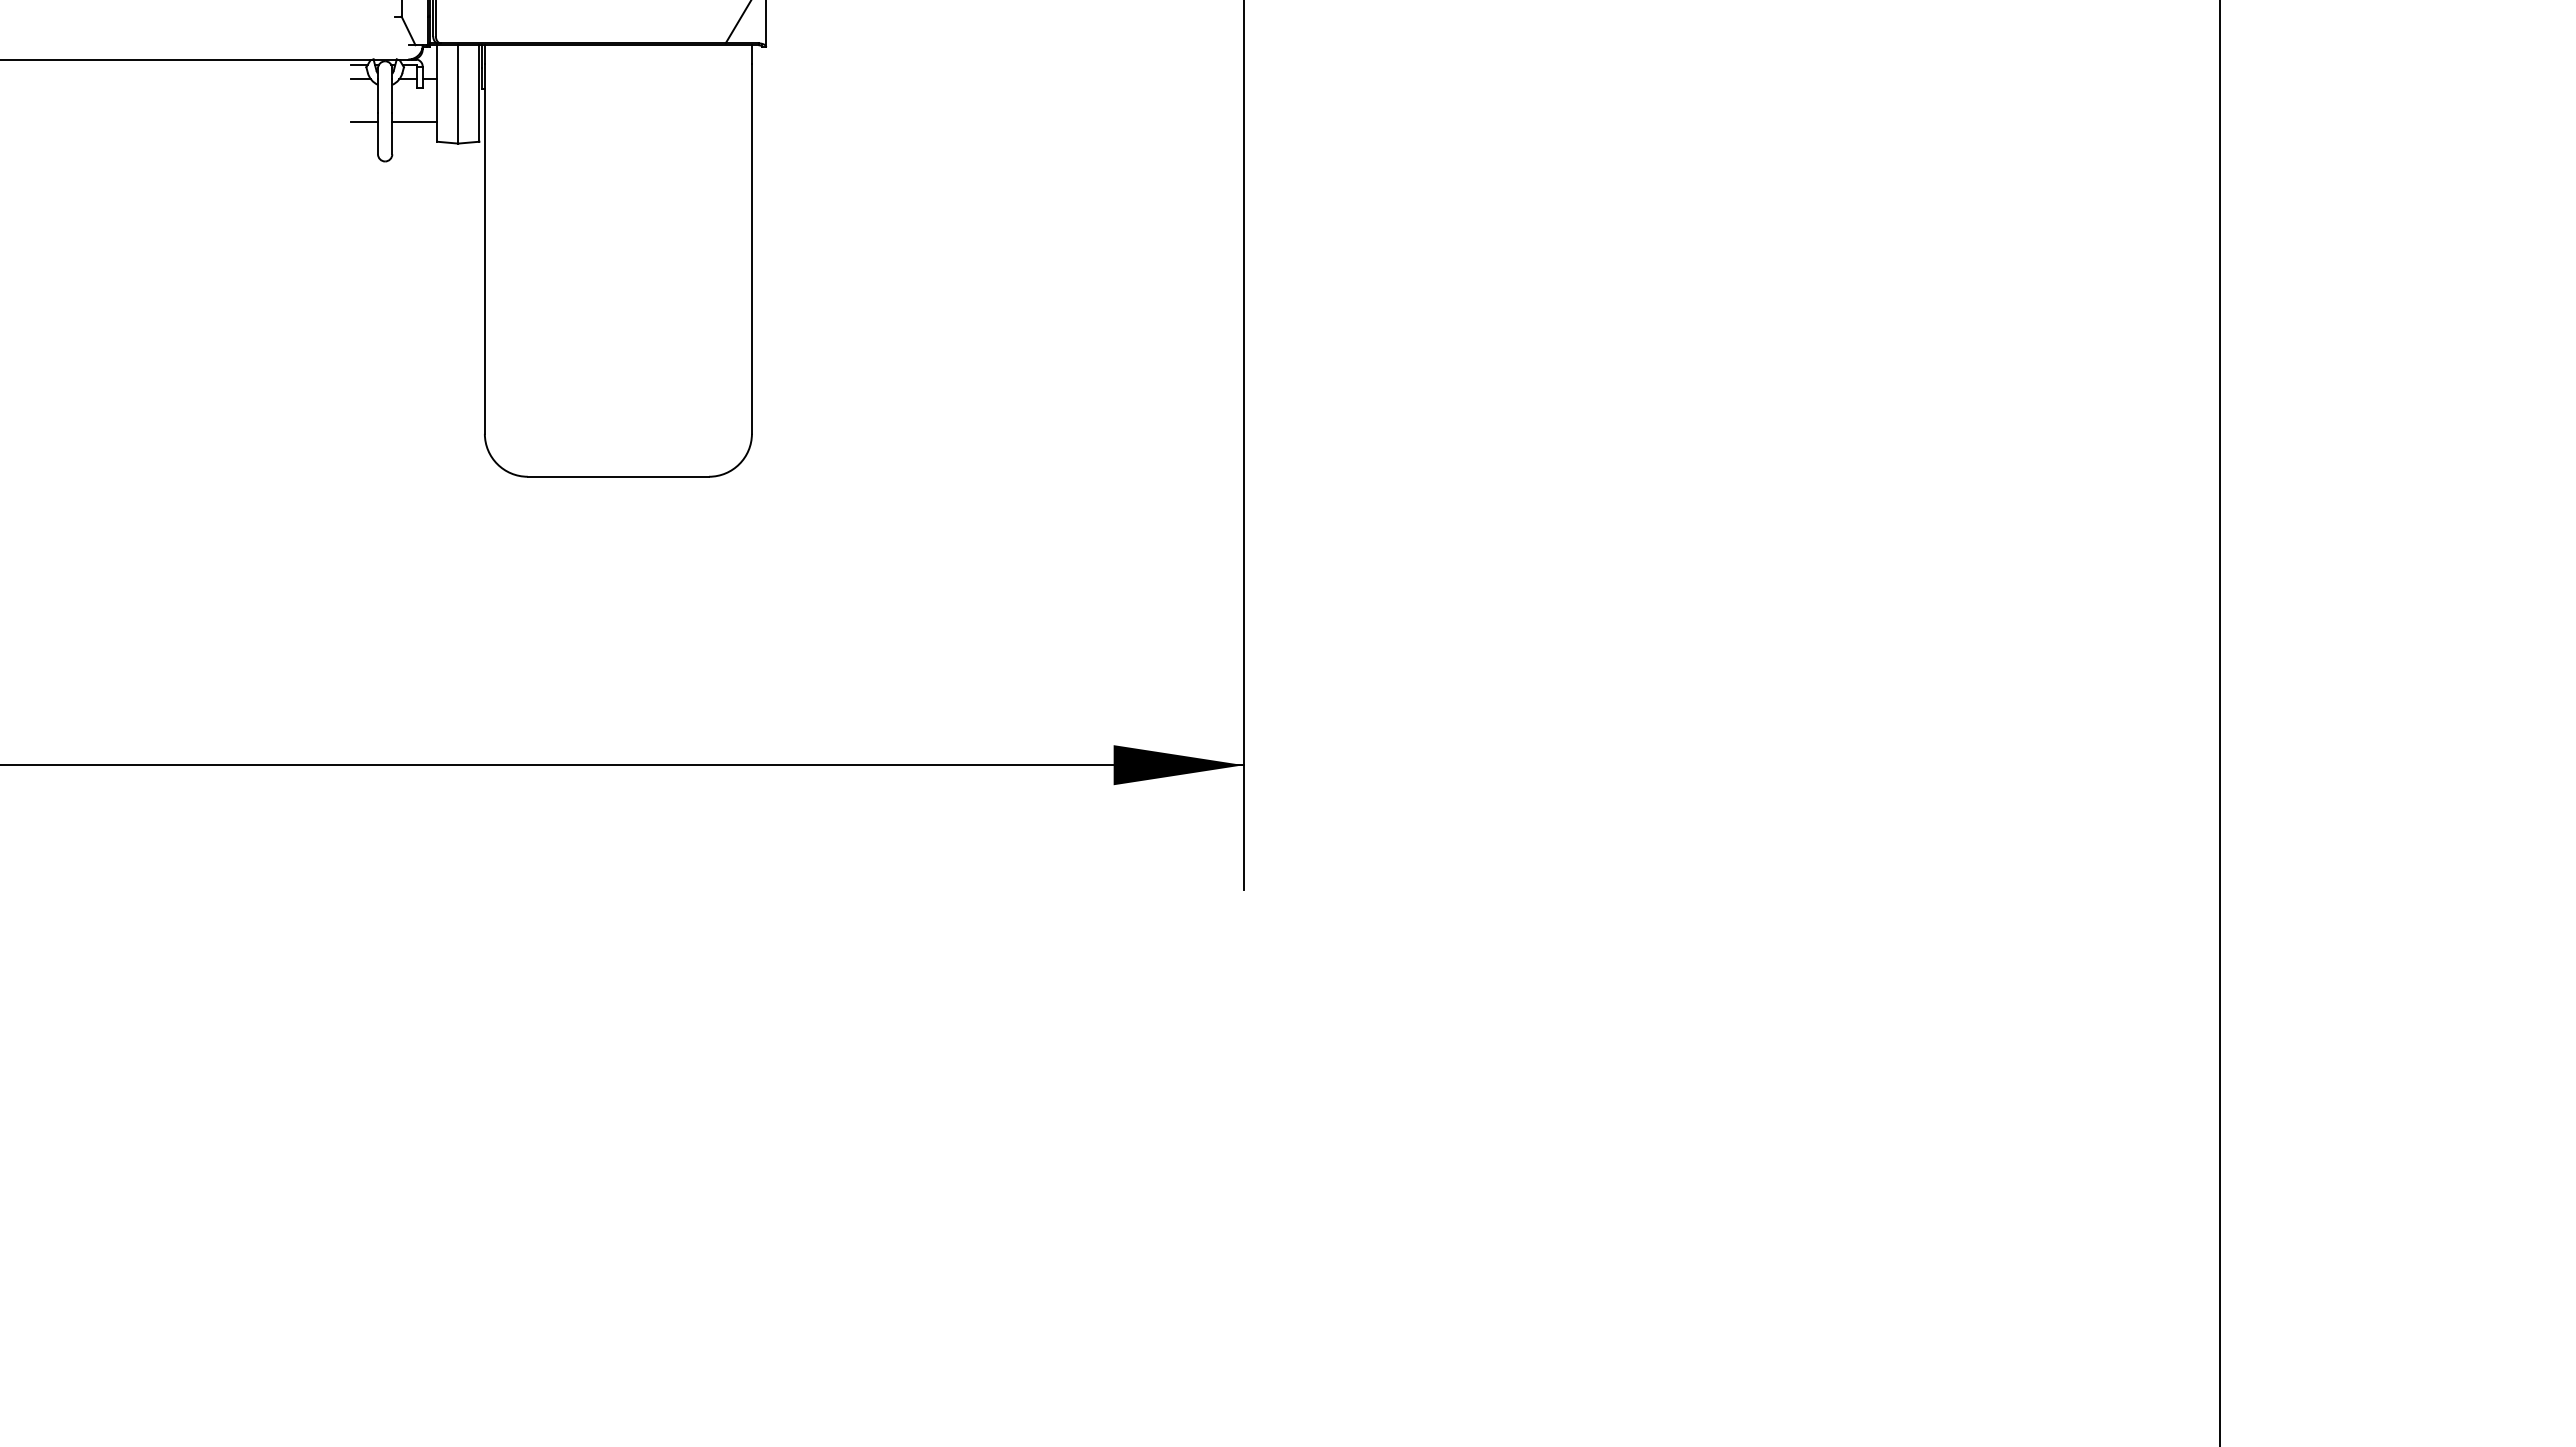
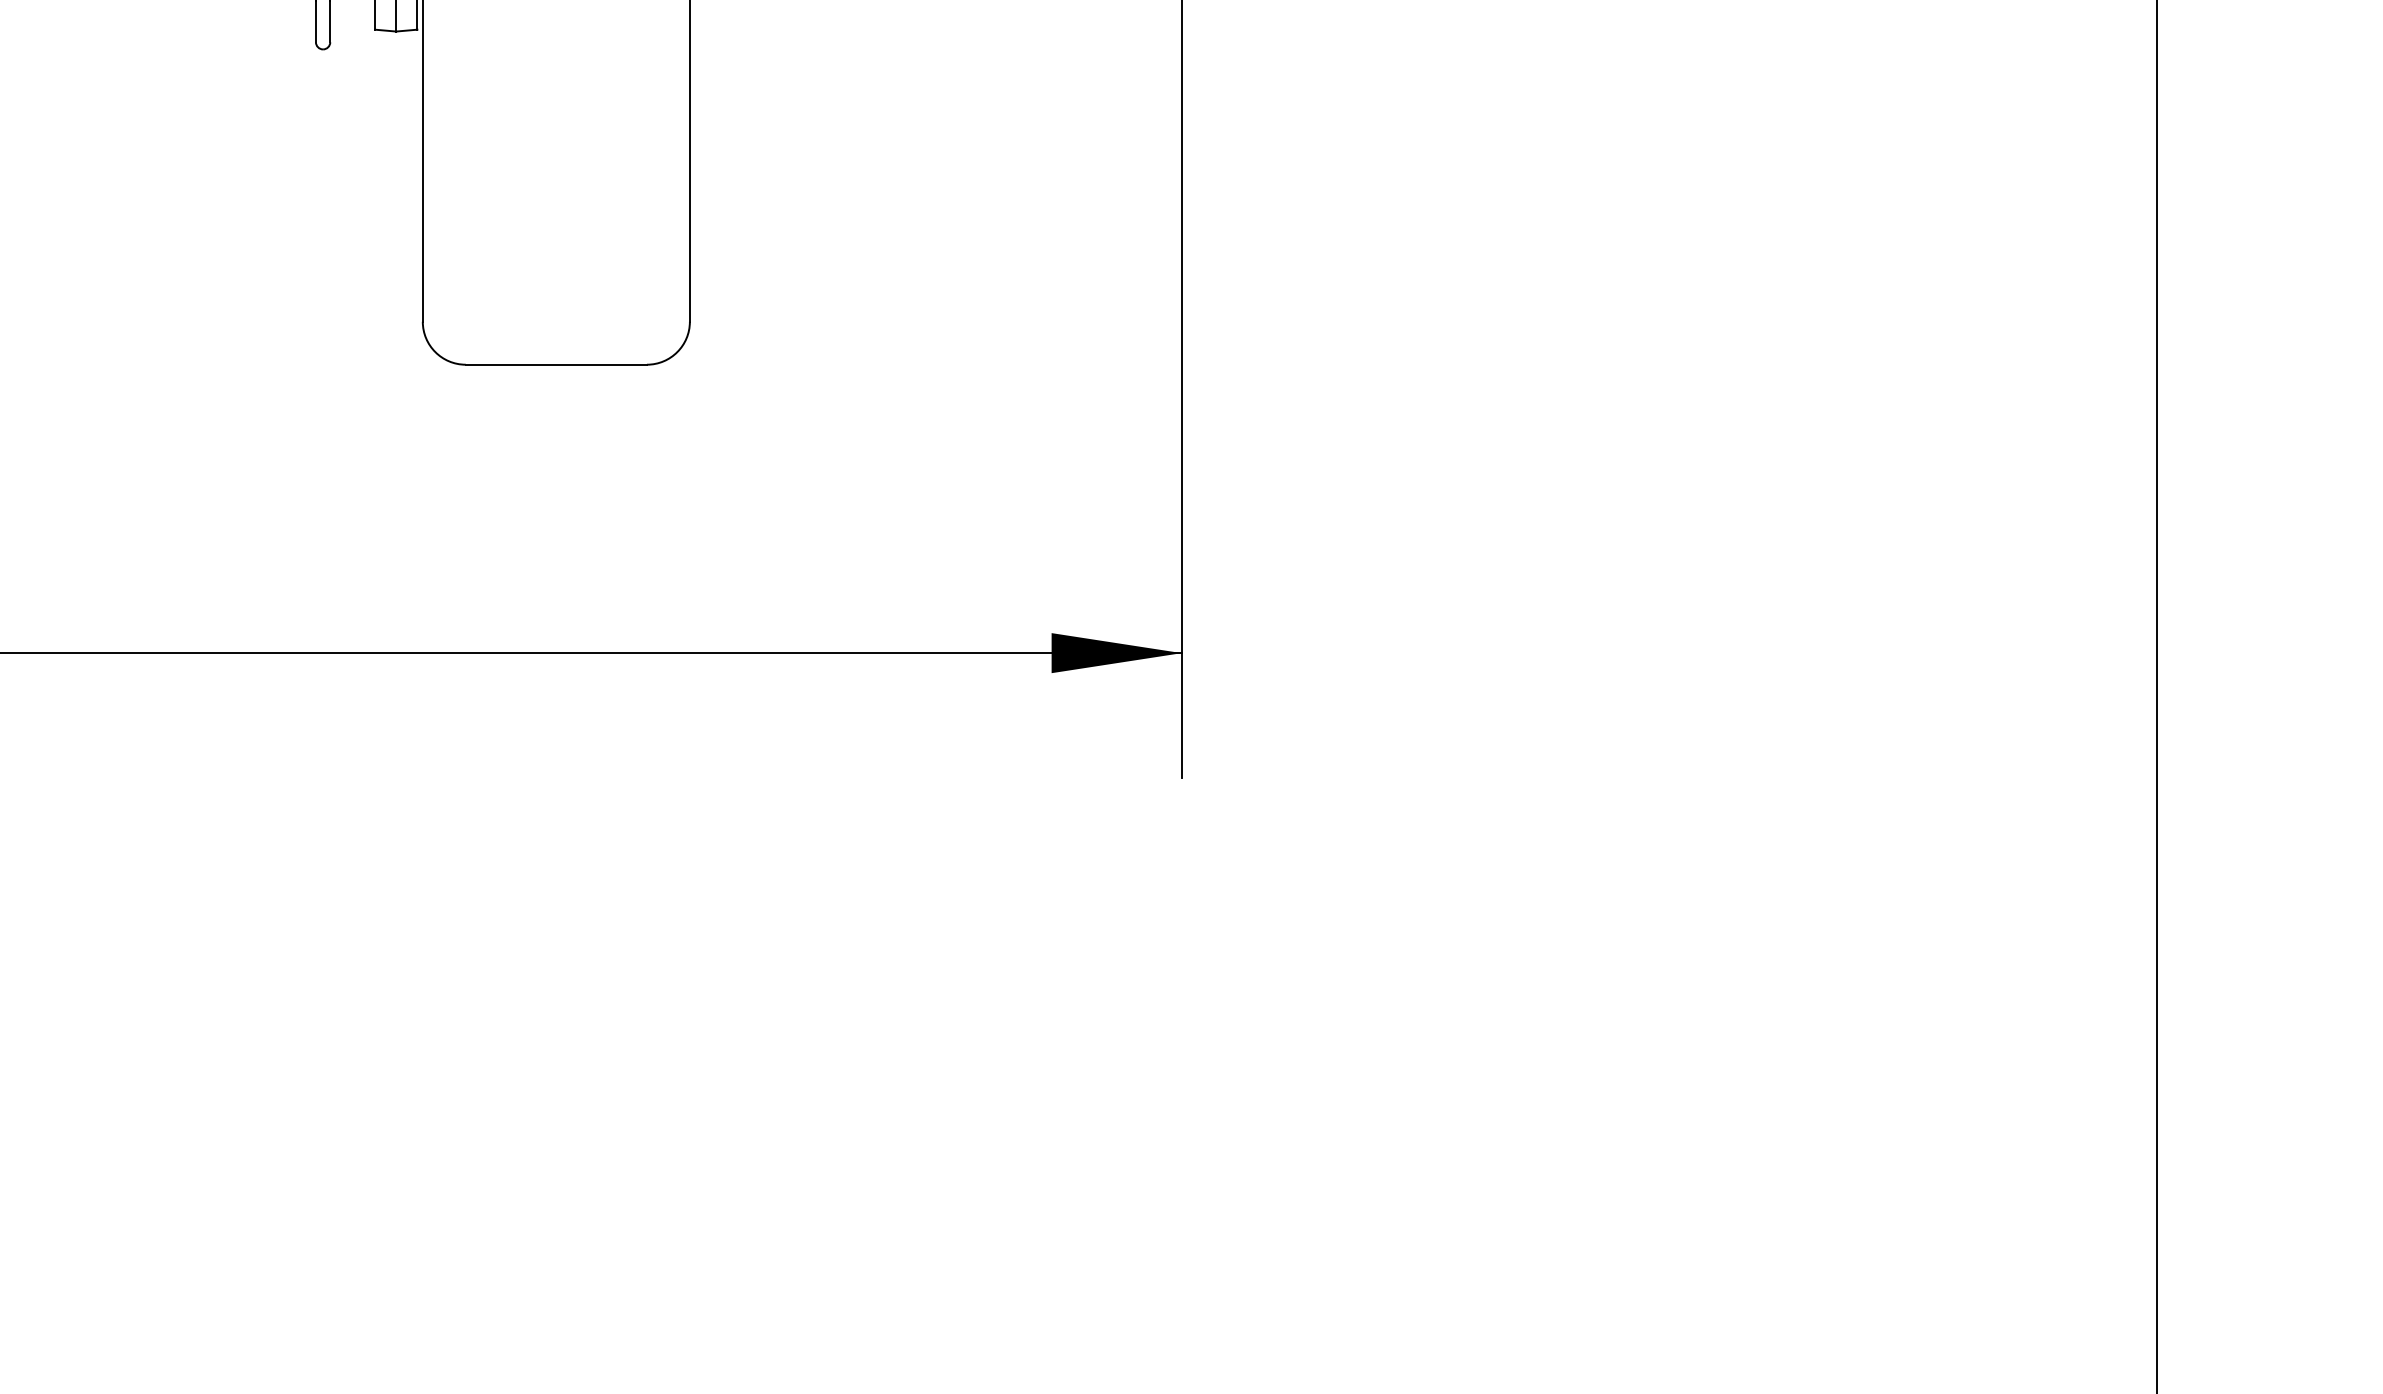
line: (364, 122) -> (302, 10), removed
line: (414, 122) -> (352, 10), removed

